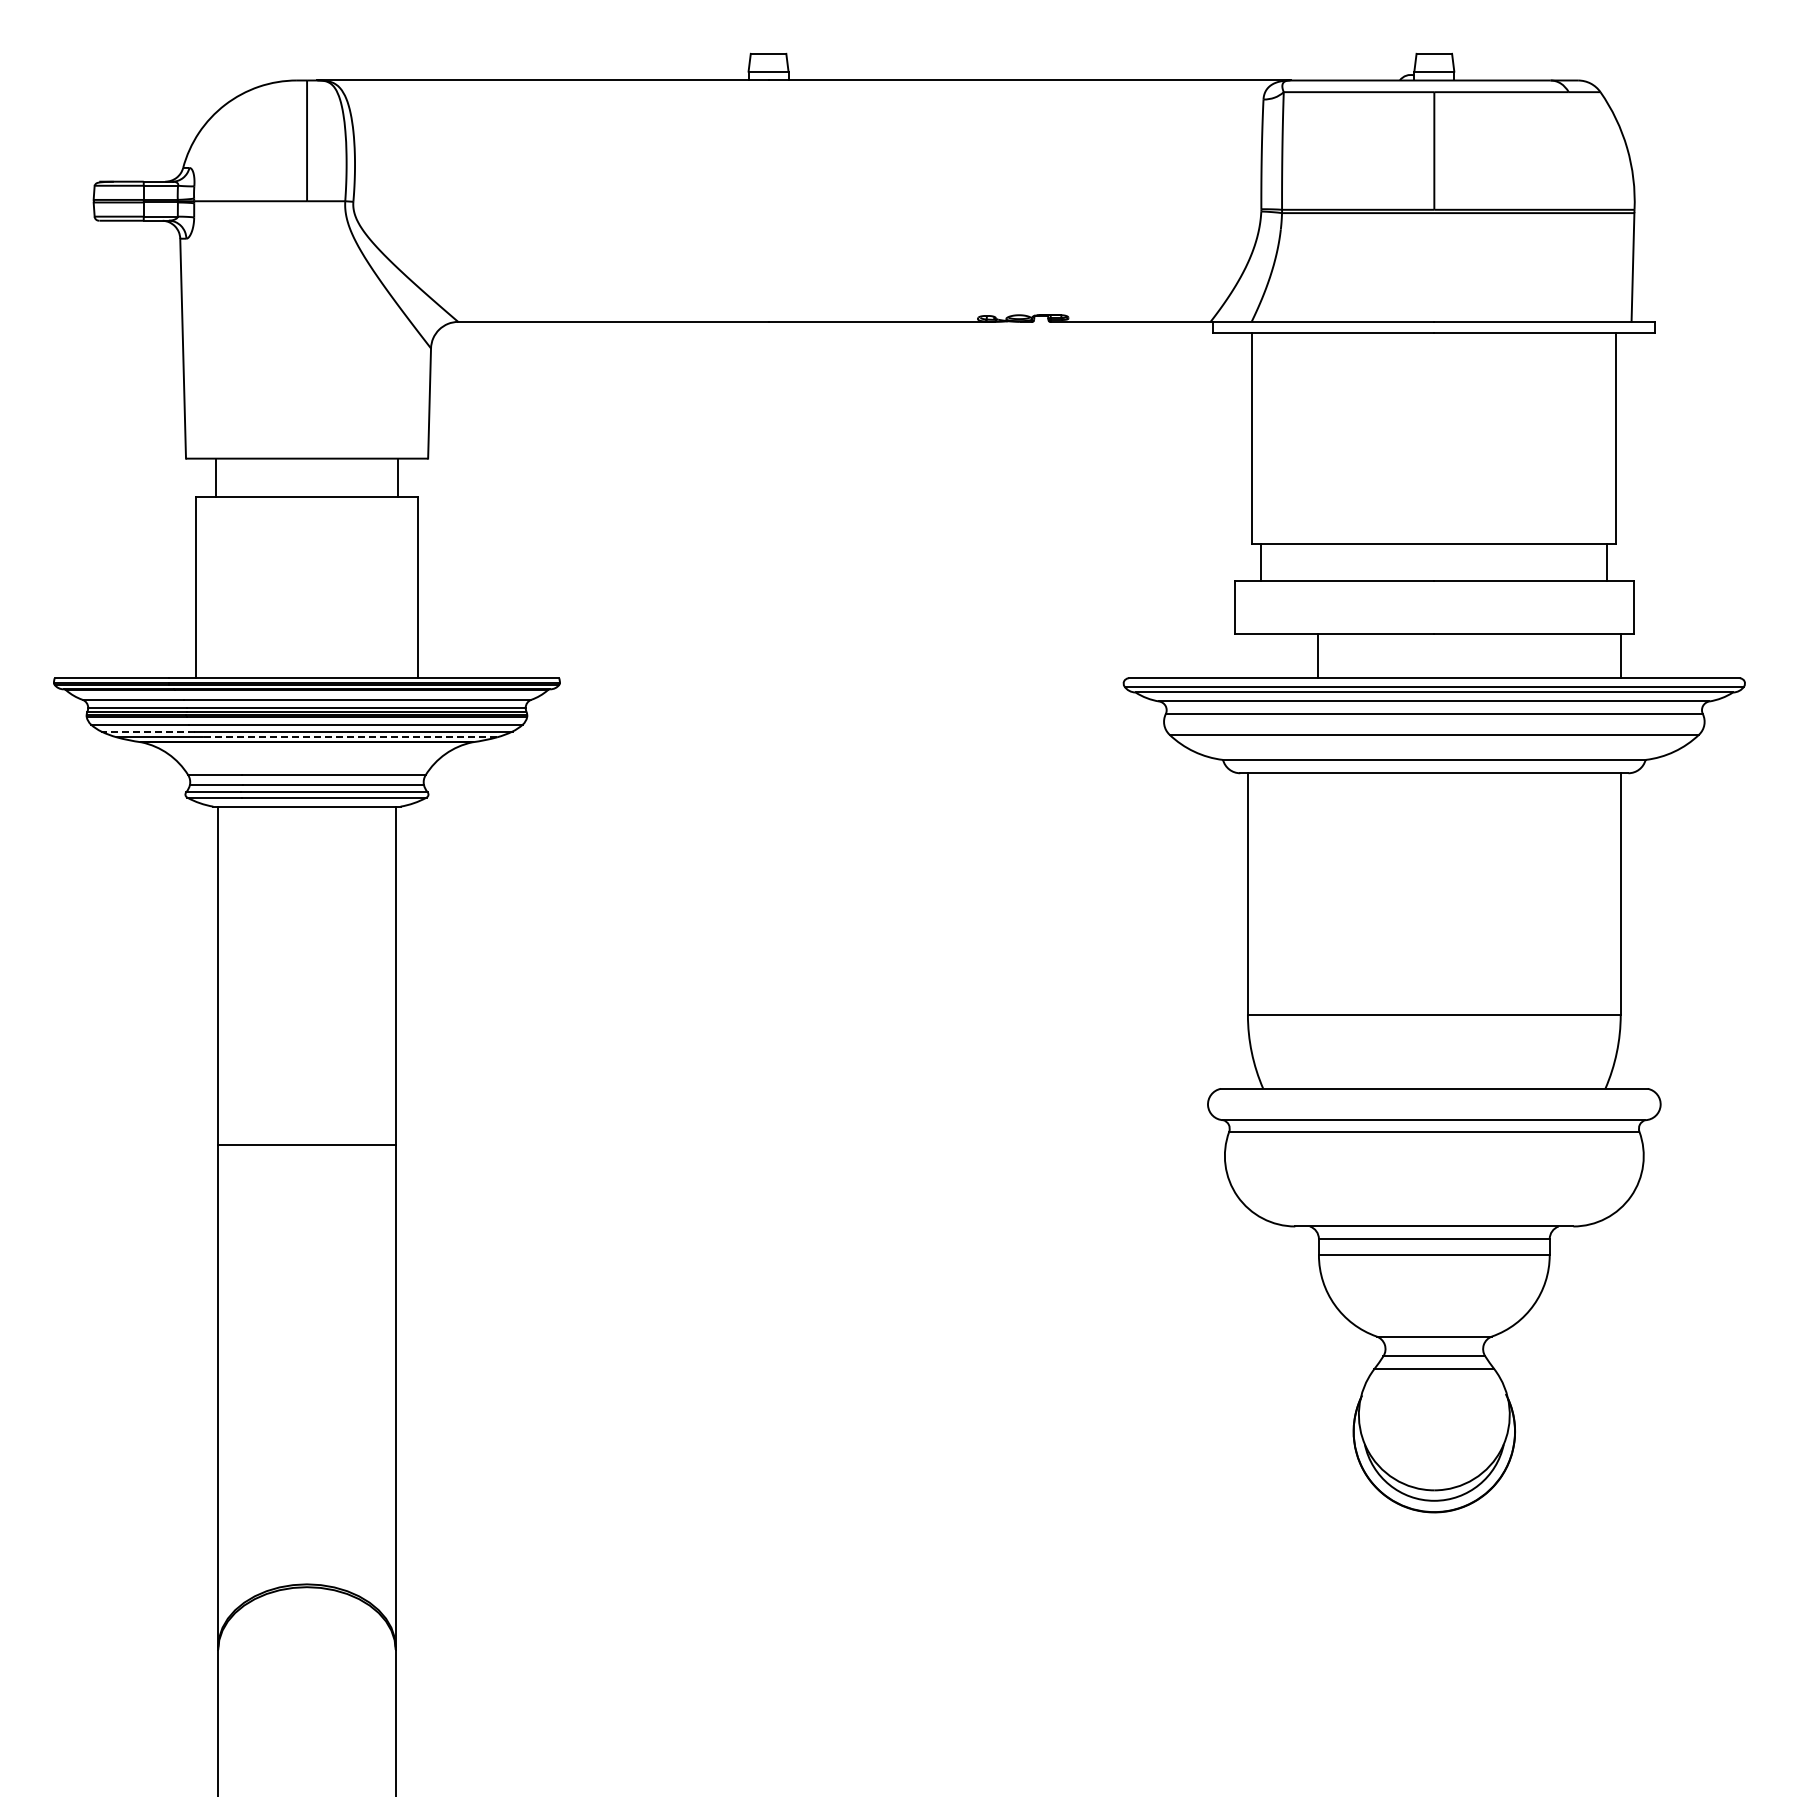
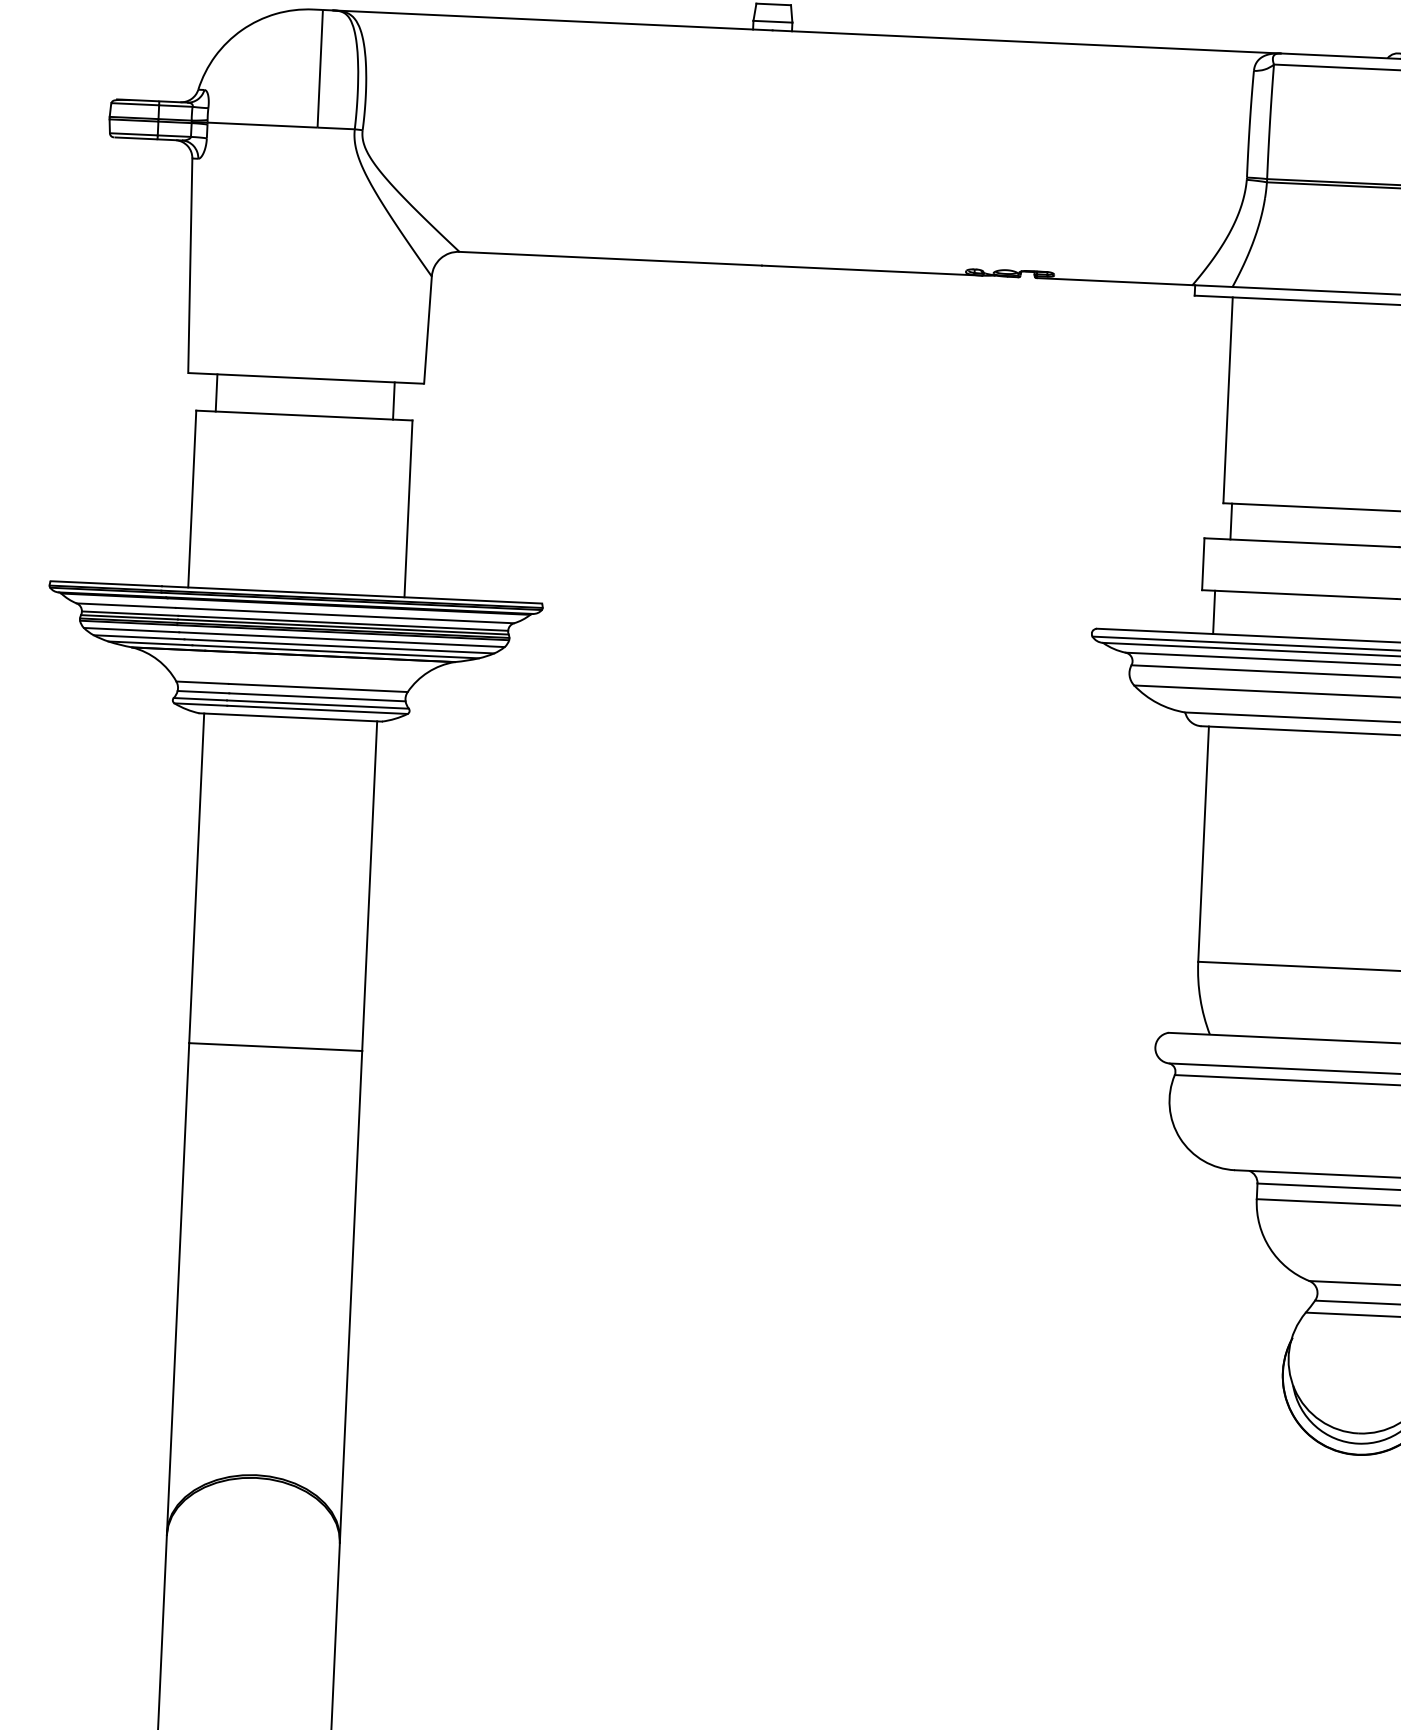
line: (1317, 655) -> (1213, 611), moved
line: (148, 731) -> (139, 637), dashed -> solid
line: (349, 737) -> (335, 651), dashed -> solid

